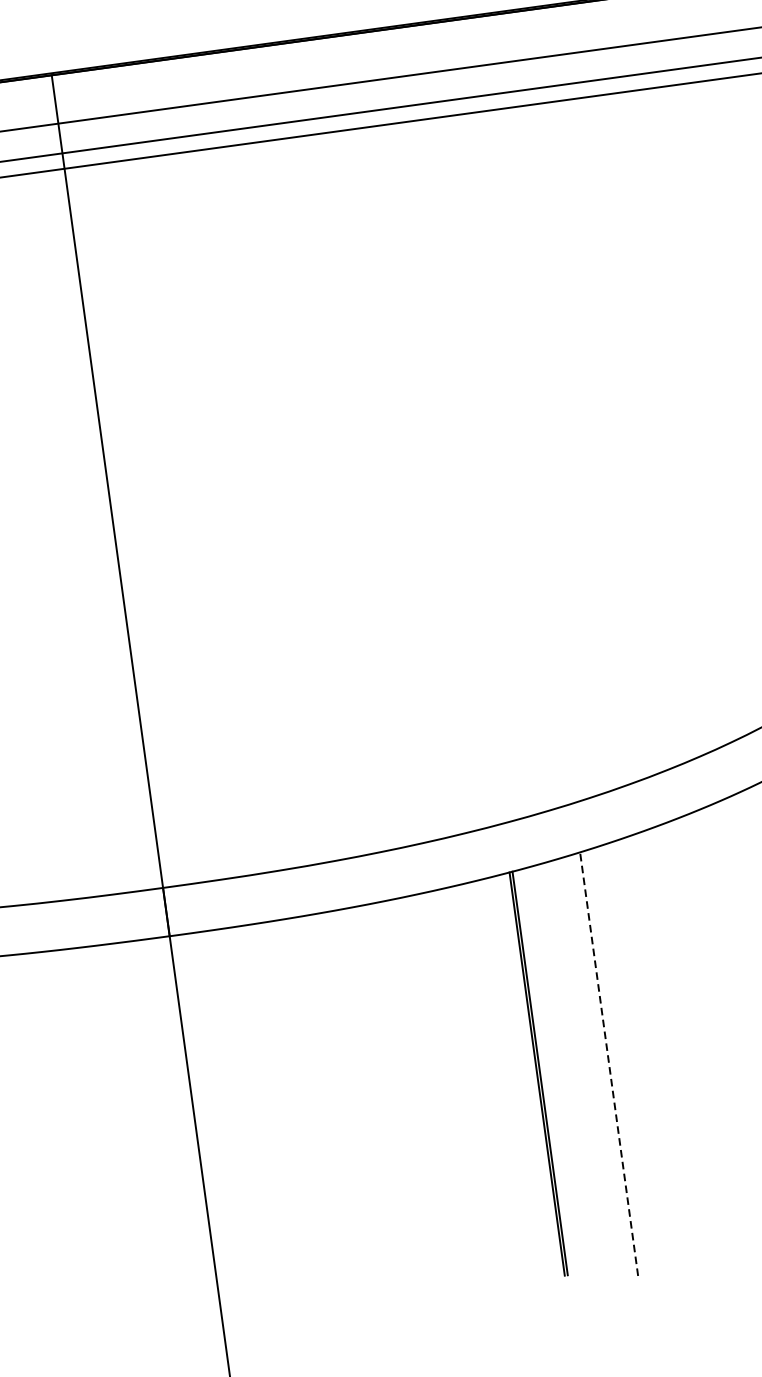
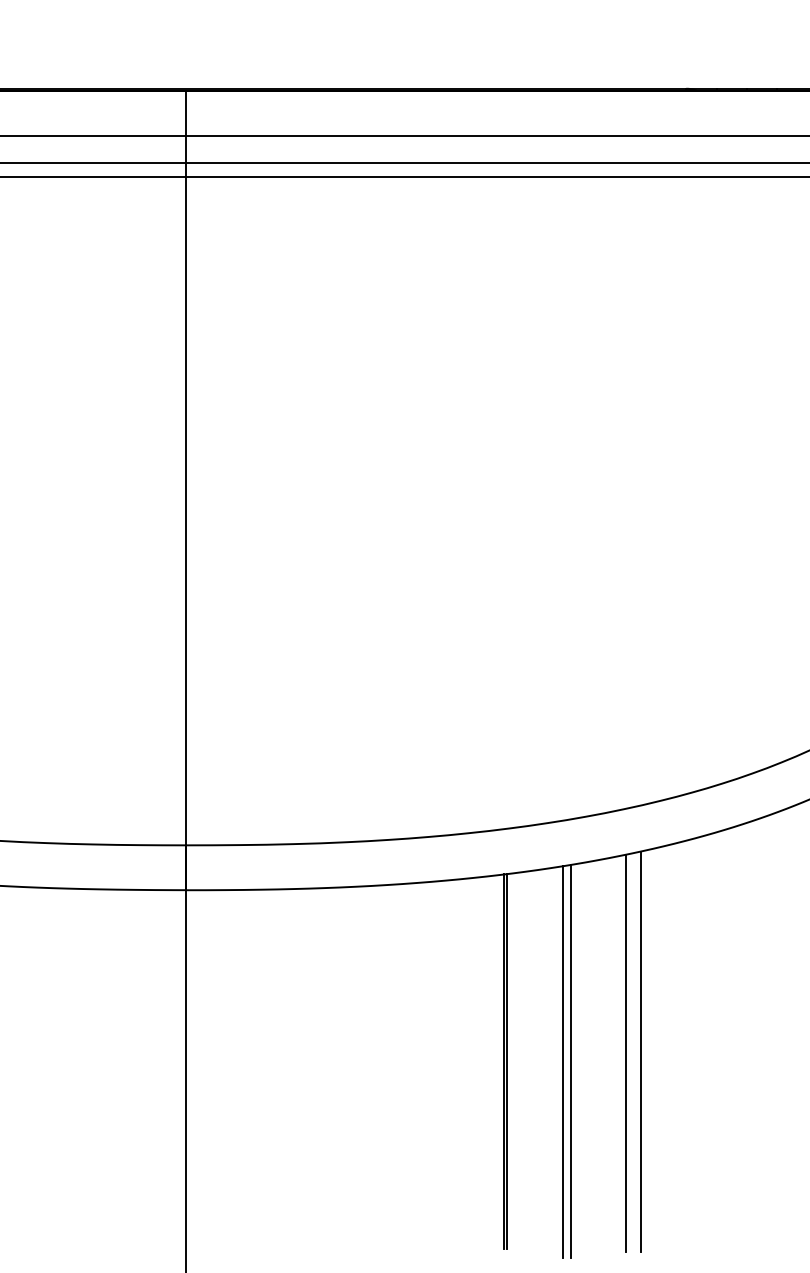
line: (682, 1042) -> (640, 1051), added
line: (667, 1047) -> (625, 1053), added
line: (608, 1063) -> (570, 1061), dashed -> solid
line: (601, 1066) -> (563, 1062), added

